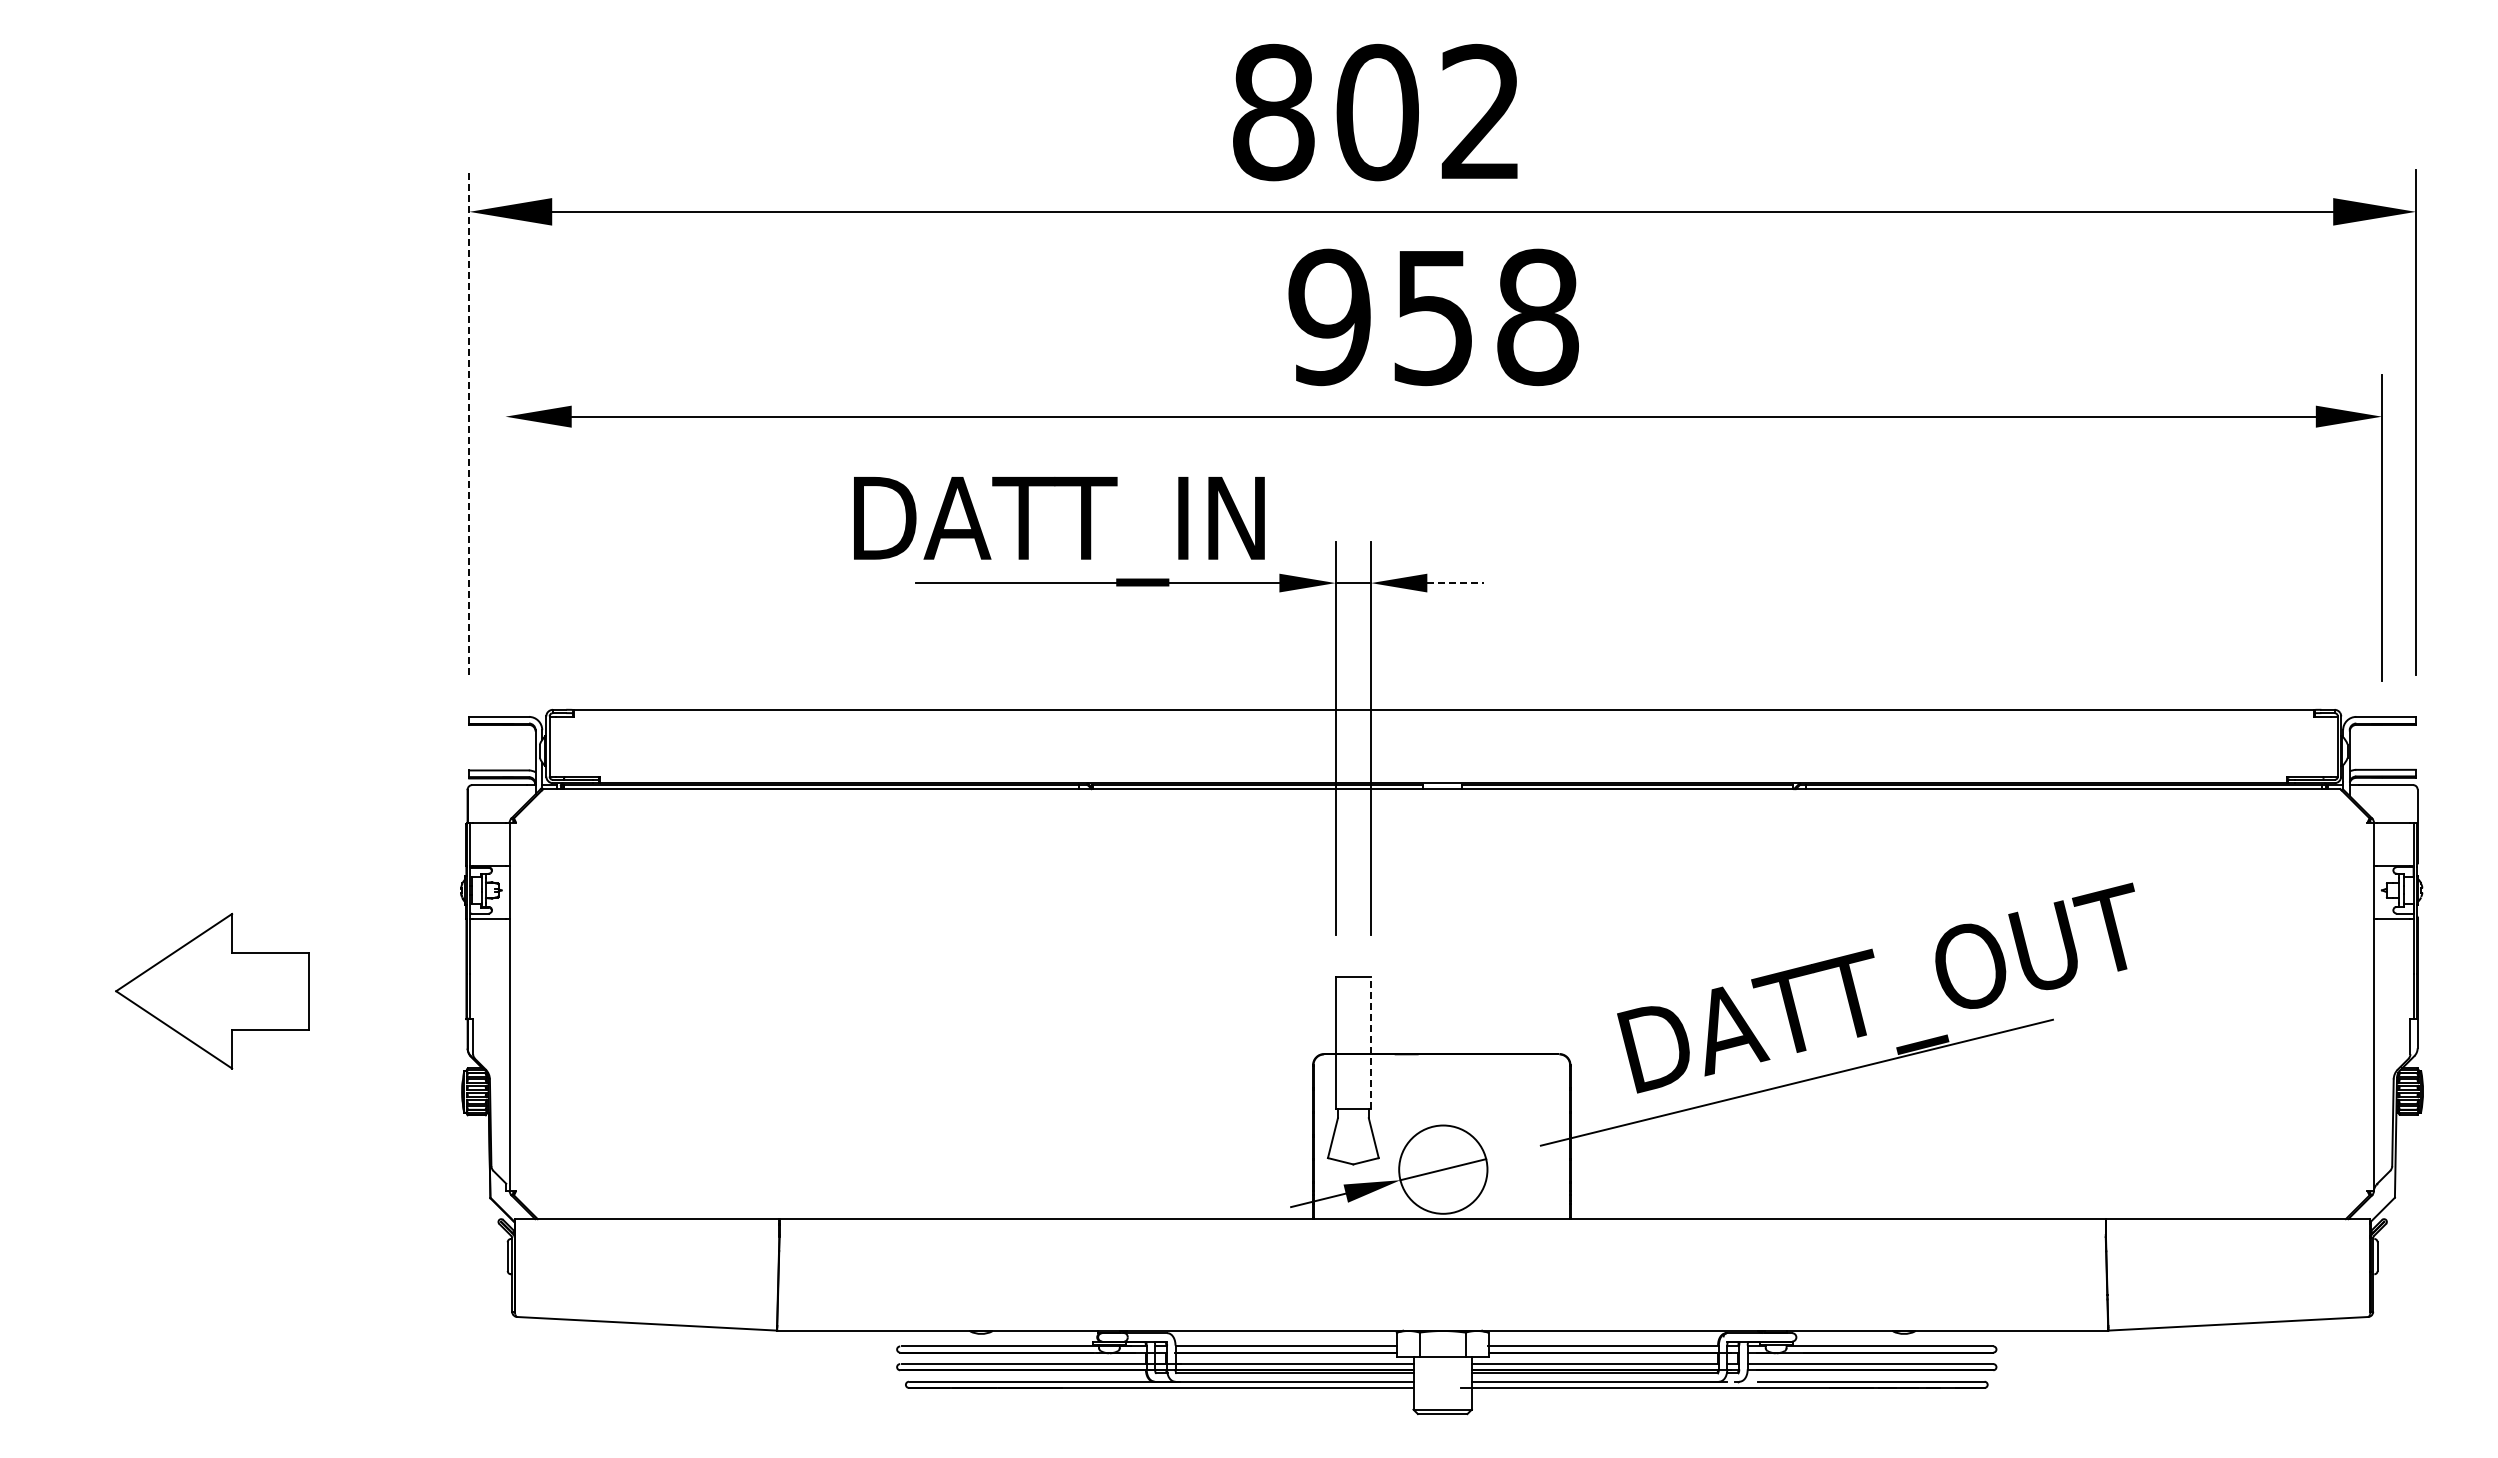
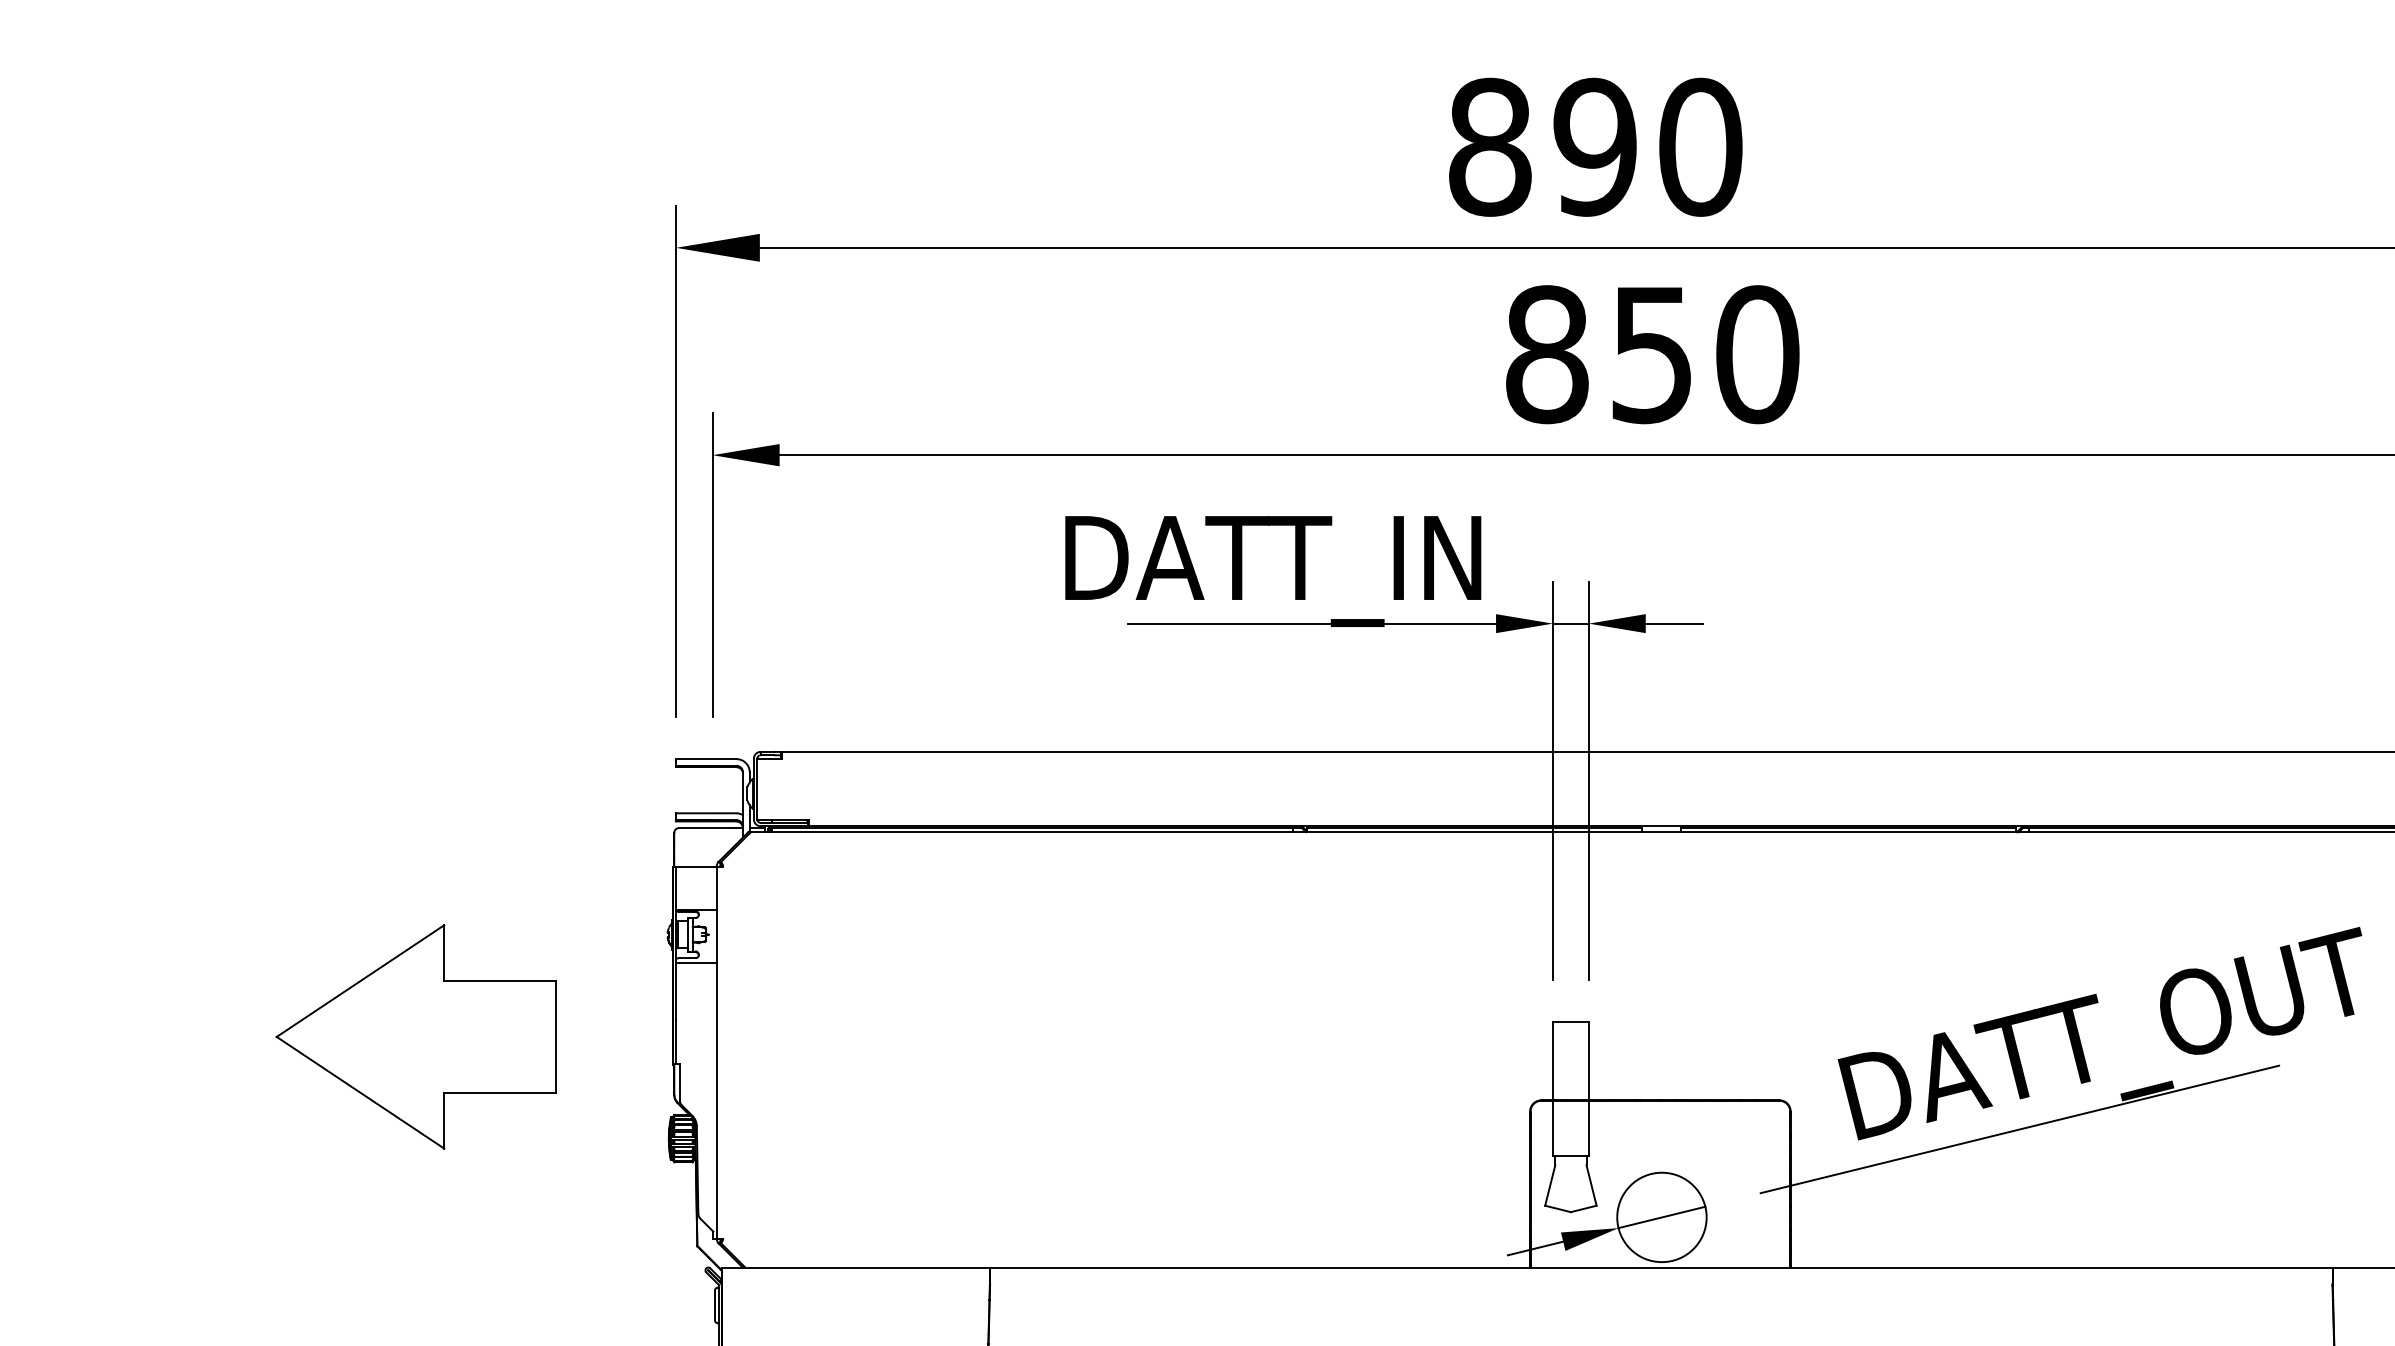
text: (1429, 112) -> (1647, 147), 802 -> 890
text: (1433, 317) -> (1652, 354), 958 -> 850
line: (469, 422) -> (676, 461), dashed -> solid
line: (505, 525) -> (712, 565), added
line: (1455, 583) -> (1674, 624), dashed -> solid
part: (212, 990) -> (415, 1036), size x1.43
line: (1371, 1042) -> (1589, 1088), dashed -> solid

